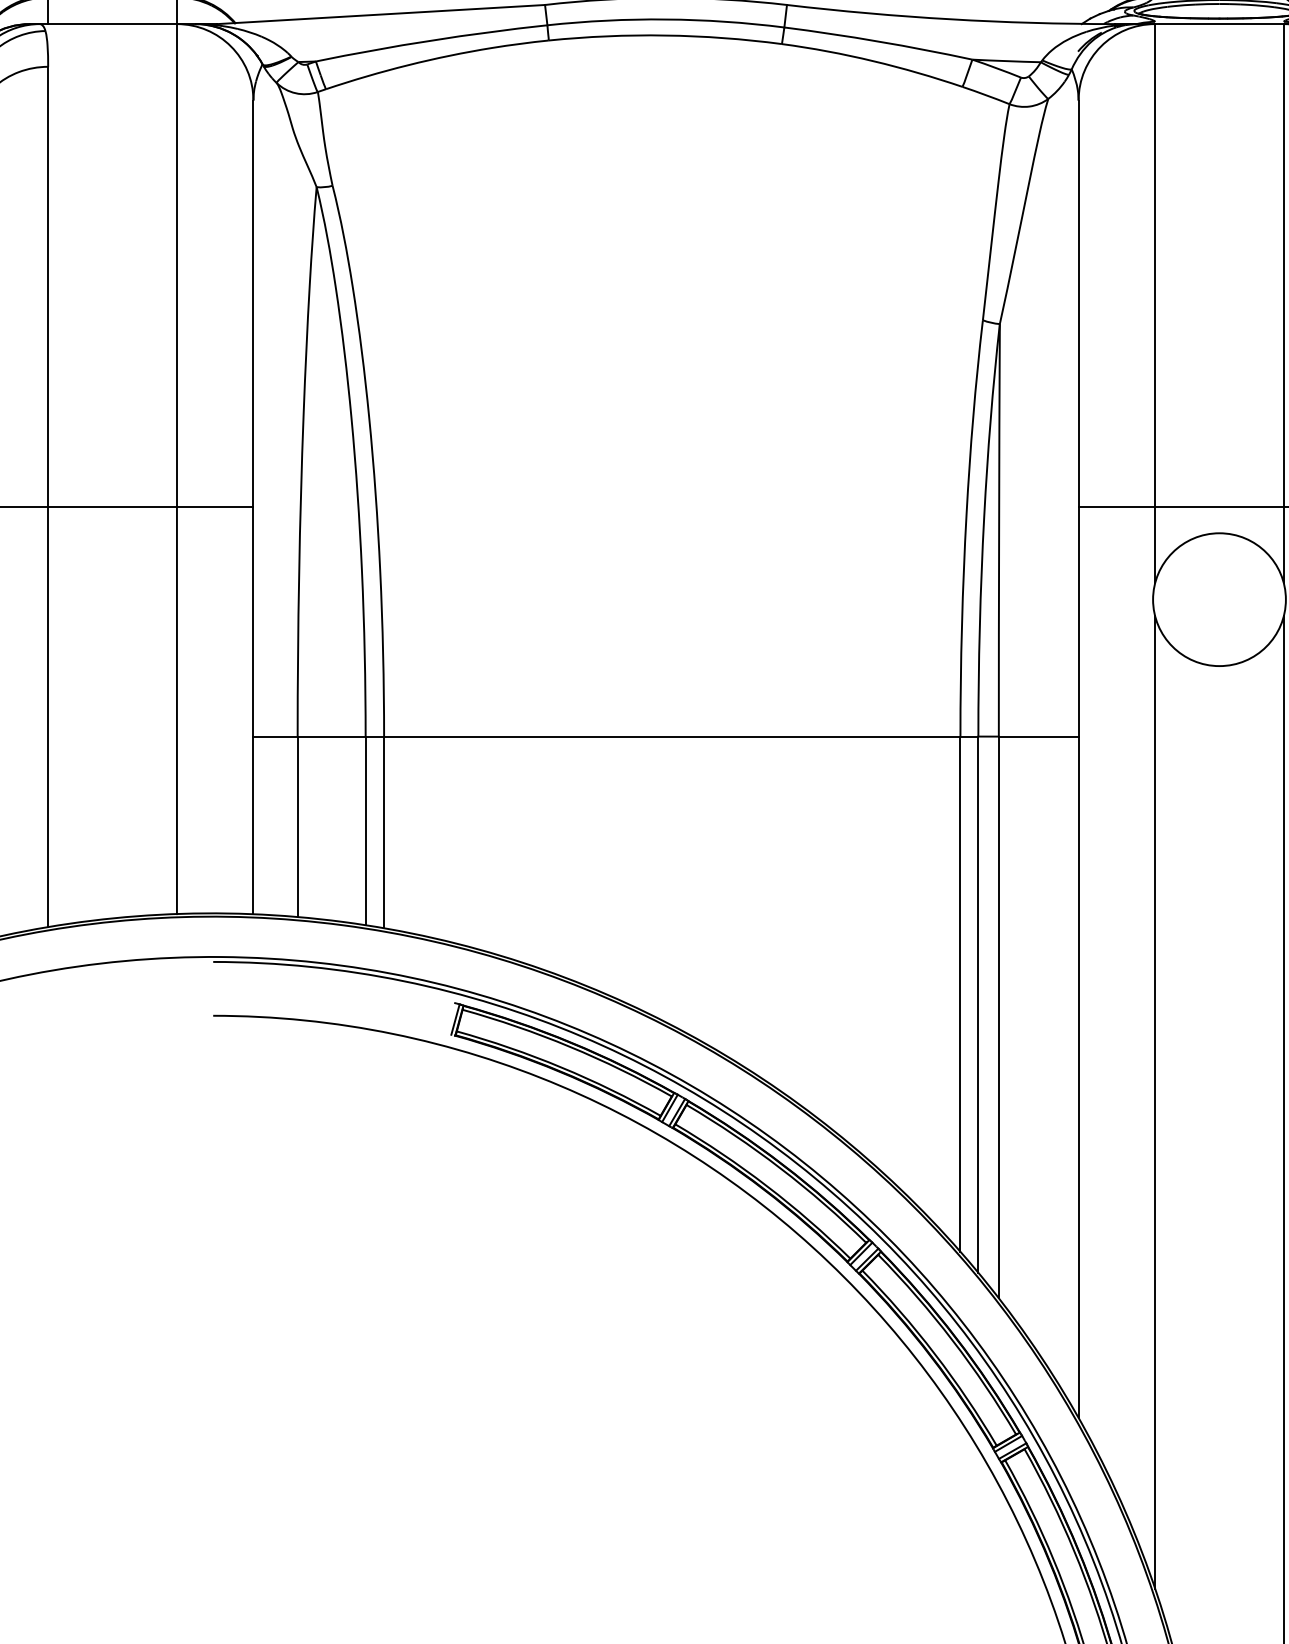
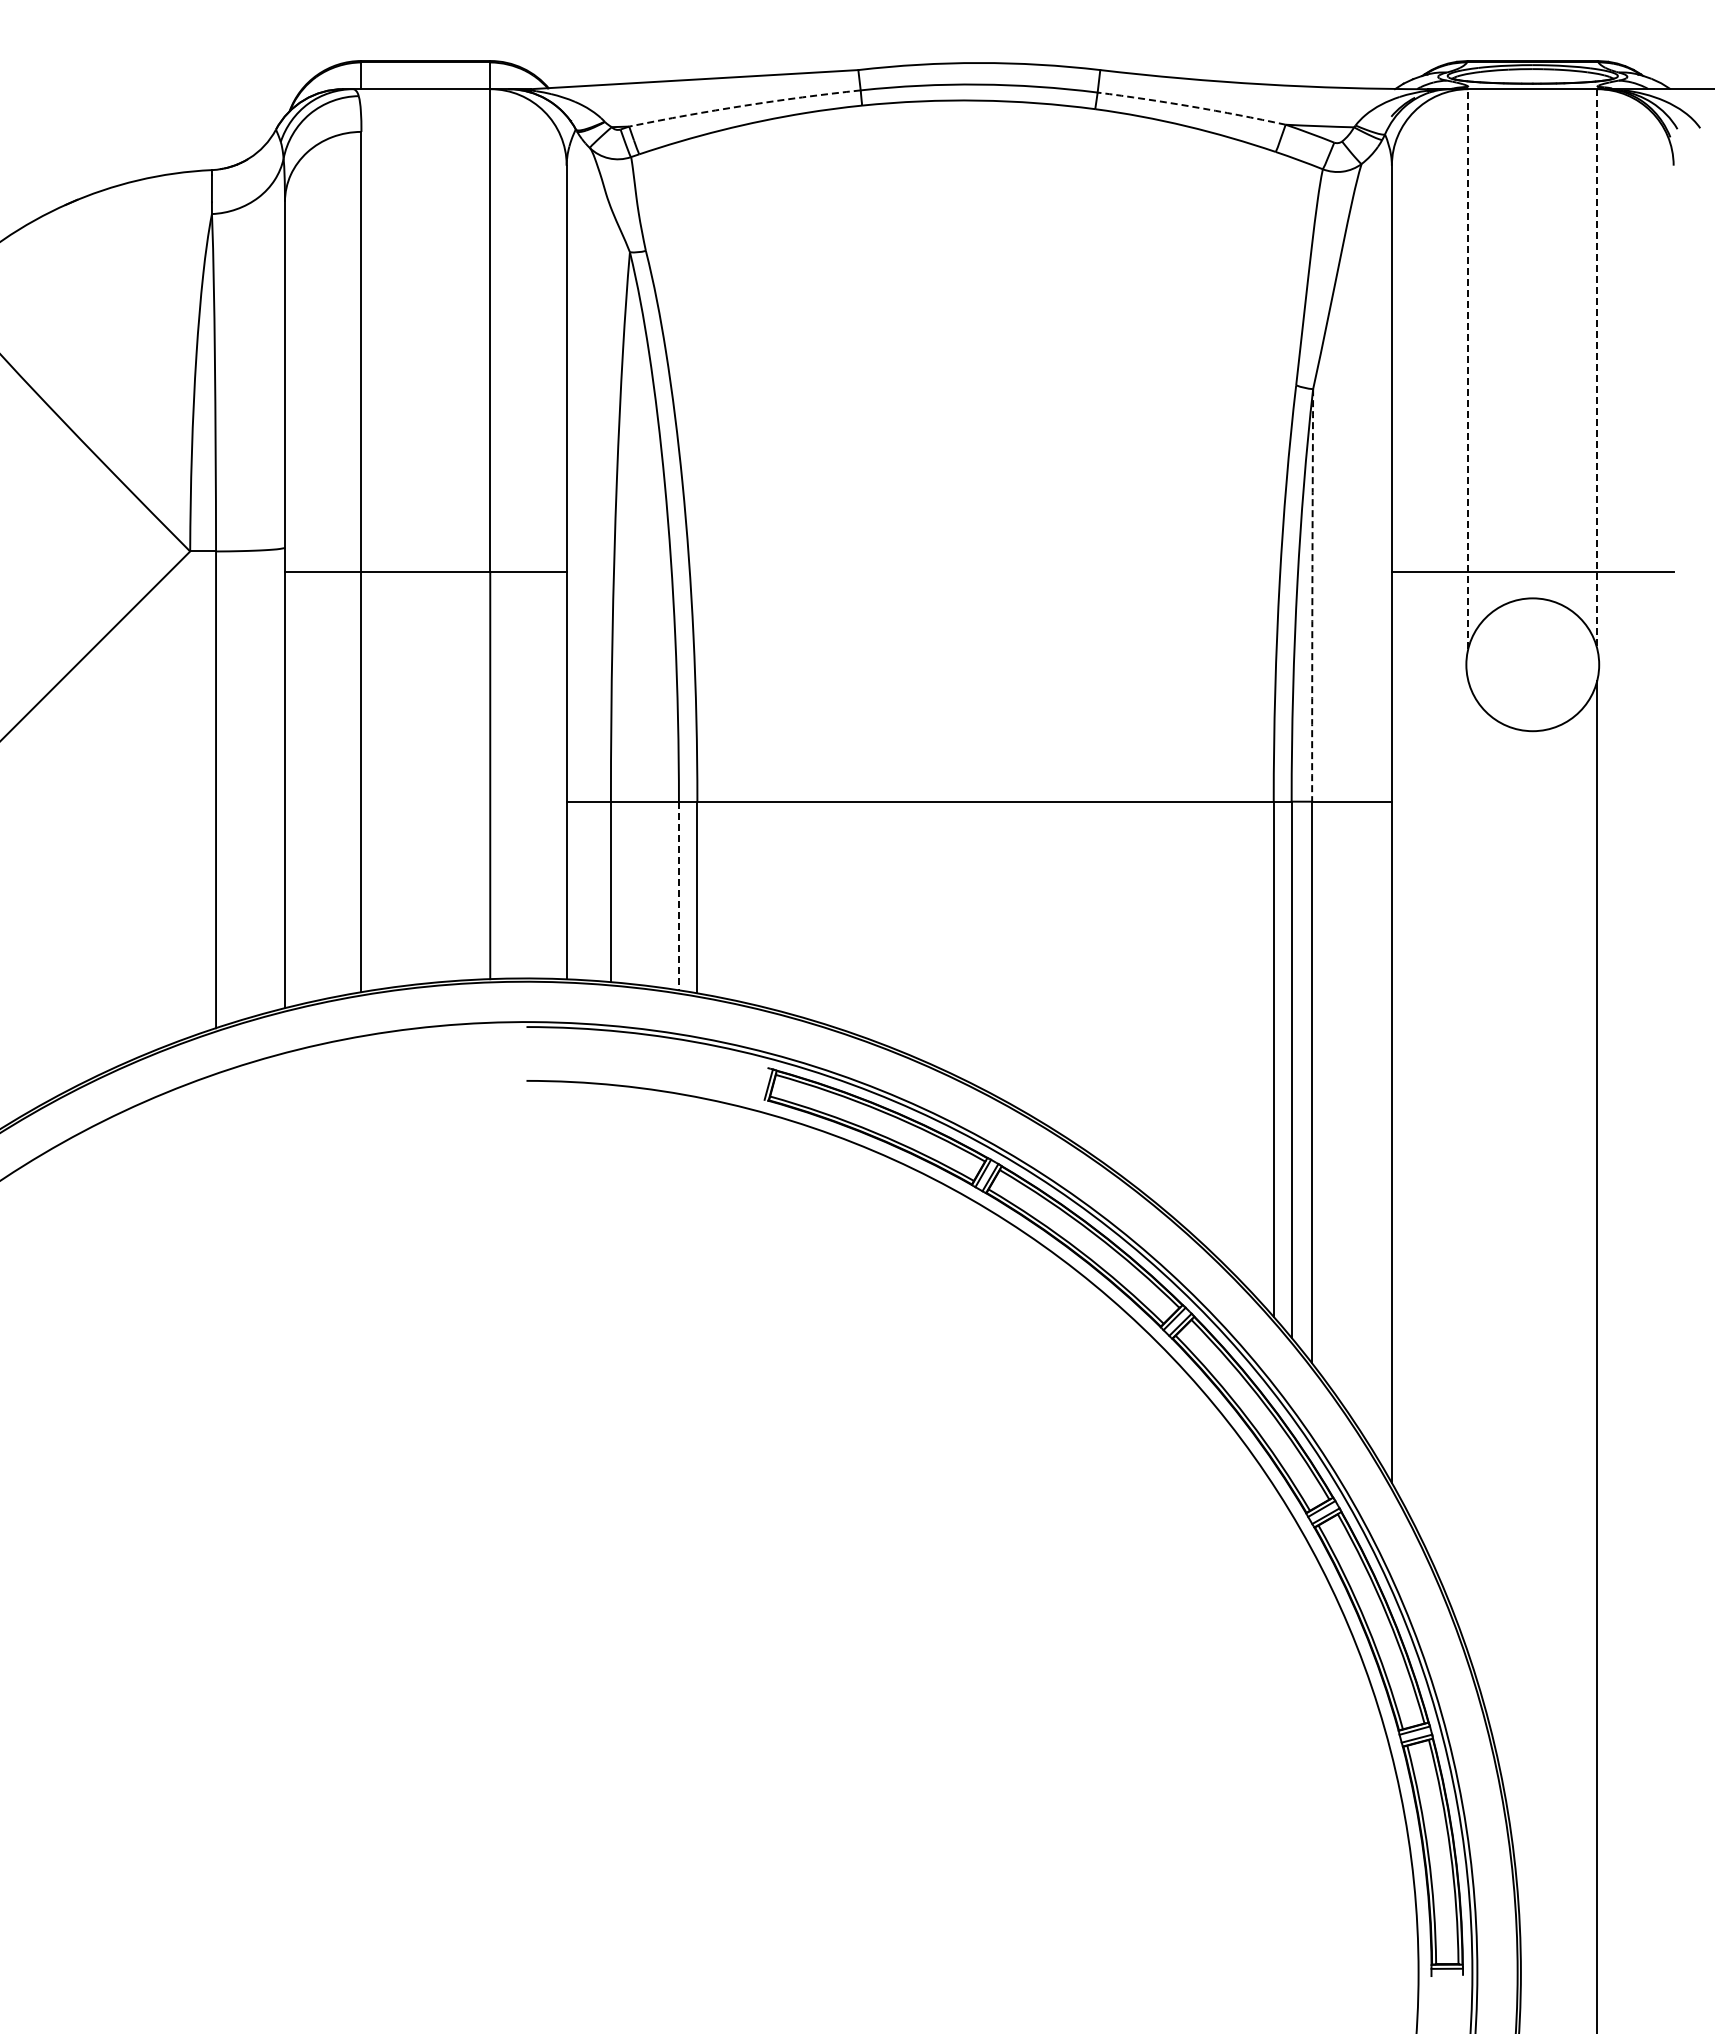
arc: (431, 40) -> (744, 105), solid -> dashed
arc: (879, 41) -> (1192, 106), solid -> dashed
line: (1155, 303) -> (1468, 368), solid -> dashed
line: (1284, 303) -> (1597, 368), solid -> dashed
arc: (999, 530) -> (1312, 595), solid -> dashed
line: (365, 831) -> (678, 896), solid -> dashed
line: (1155, 1102) -> (1468, 1167), removed

